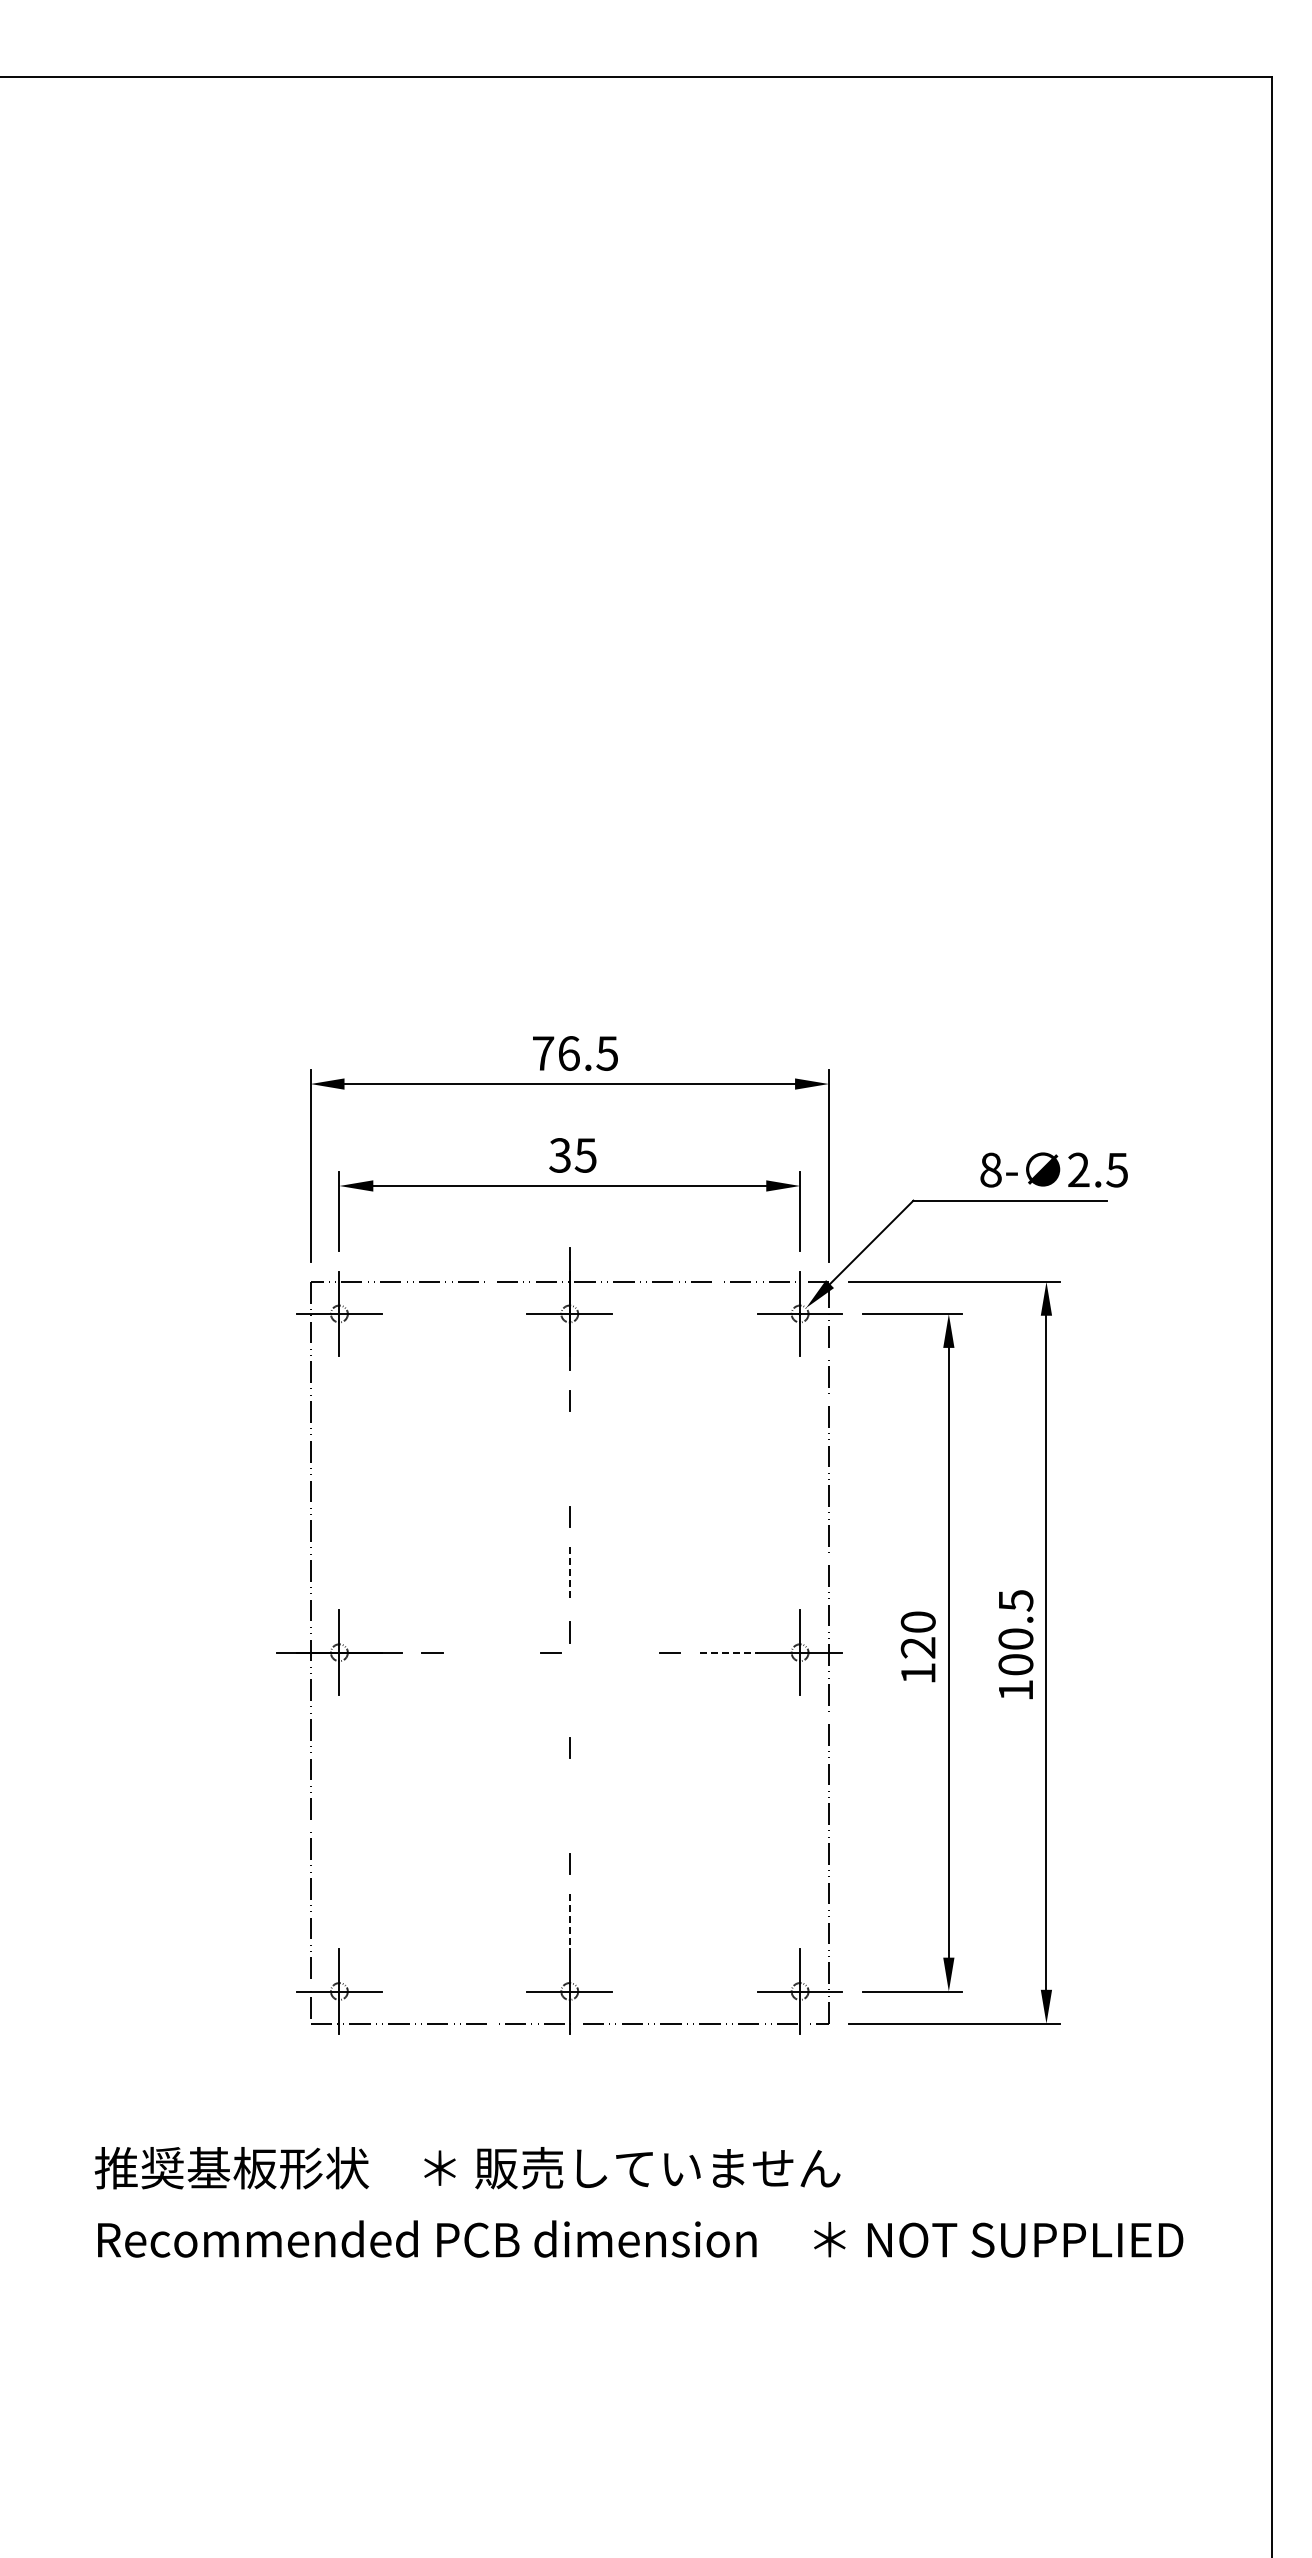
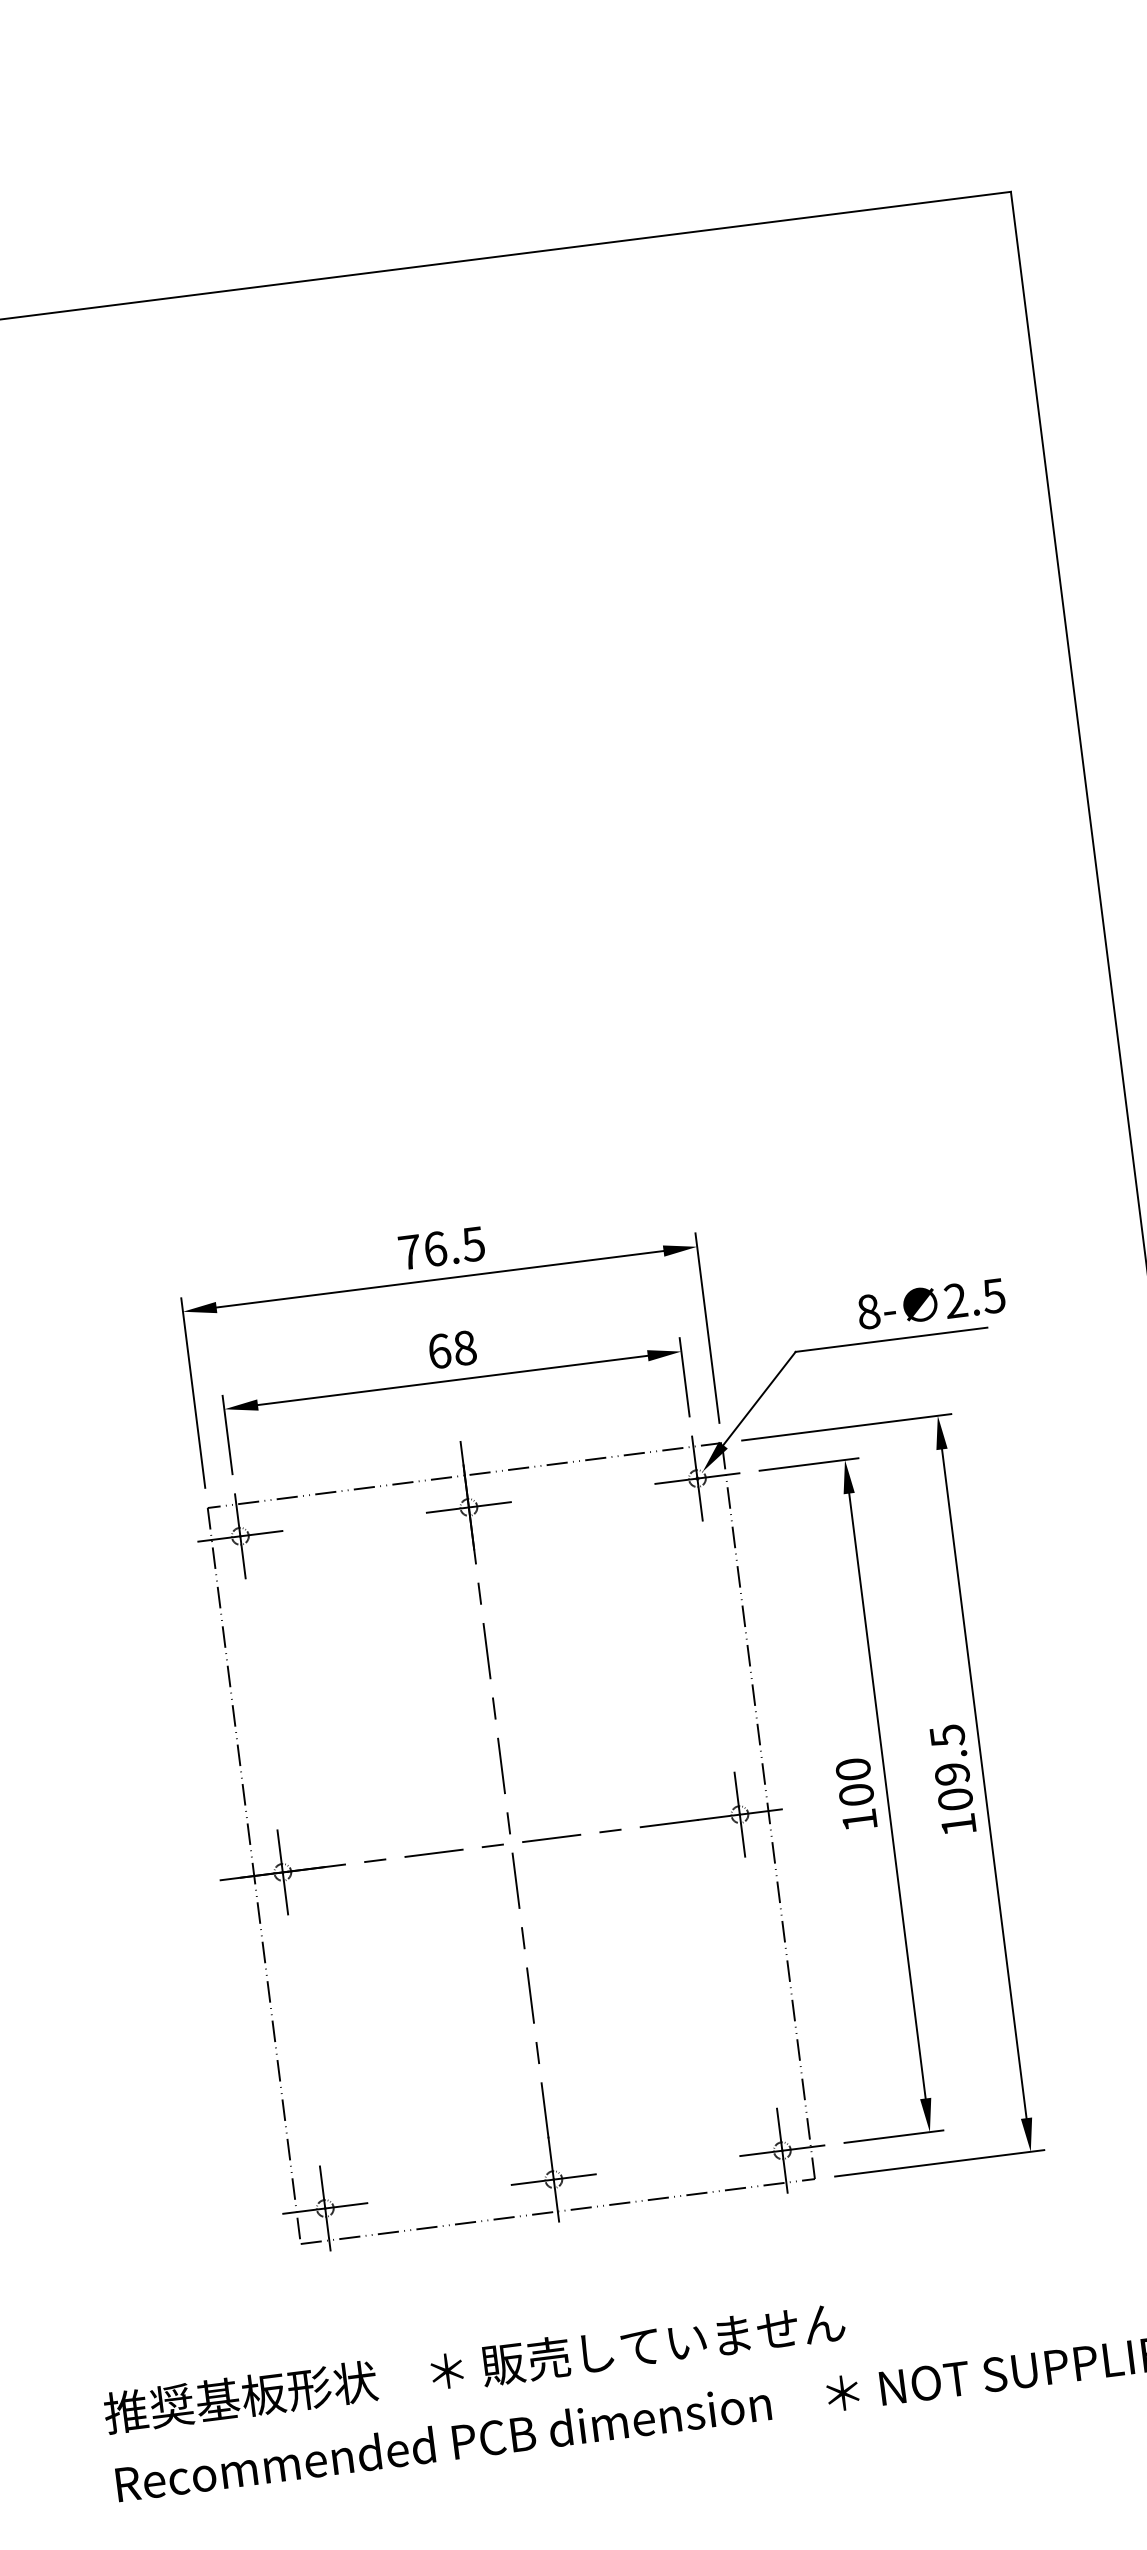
text: (572, 1155) -> (451, 1349), 35 -> 68
line: (569, 1458) -> (486, 1650), added
line: (569, 1575) -> (501, 1766), dashed -> solid
text: (1015, 1638) -> (951, 1773), 100.5 -> 109.5
text: (917, 1647) -> (855, 1794), 120 -> 100
line: (491, 1652) -> (433, 1853), added
line: (610, 1652) -> (551, 1838), added
line: (728, 1652) -> (668, 1823), dashed -> solid
line: (569, 1689) -> (515, 1880), added
line: (569, 1805) -> (530, 1995), added
line: (569, 1922) -> (544, 2111), dashed -> solid

